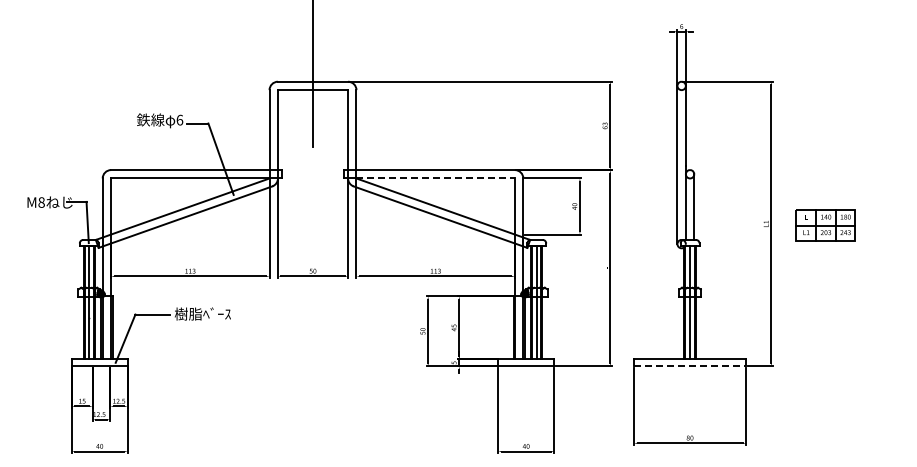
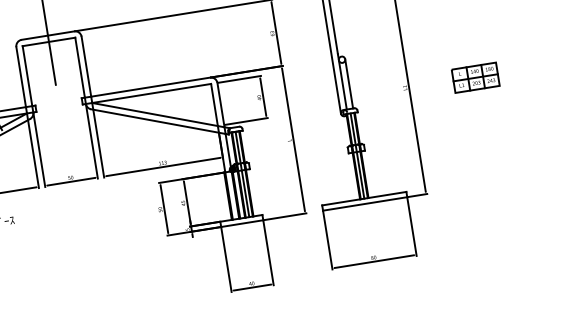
line: (436, 178) -> (152, 93), dashed -> solid
part: (825, 225) -> (475, 77), moved
line: (690, 366) -> (365, 203), dashed -> solid

